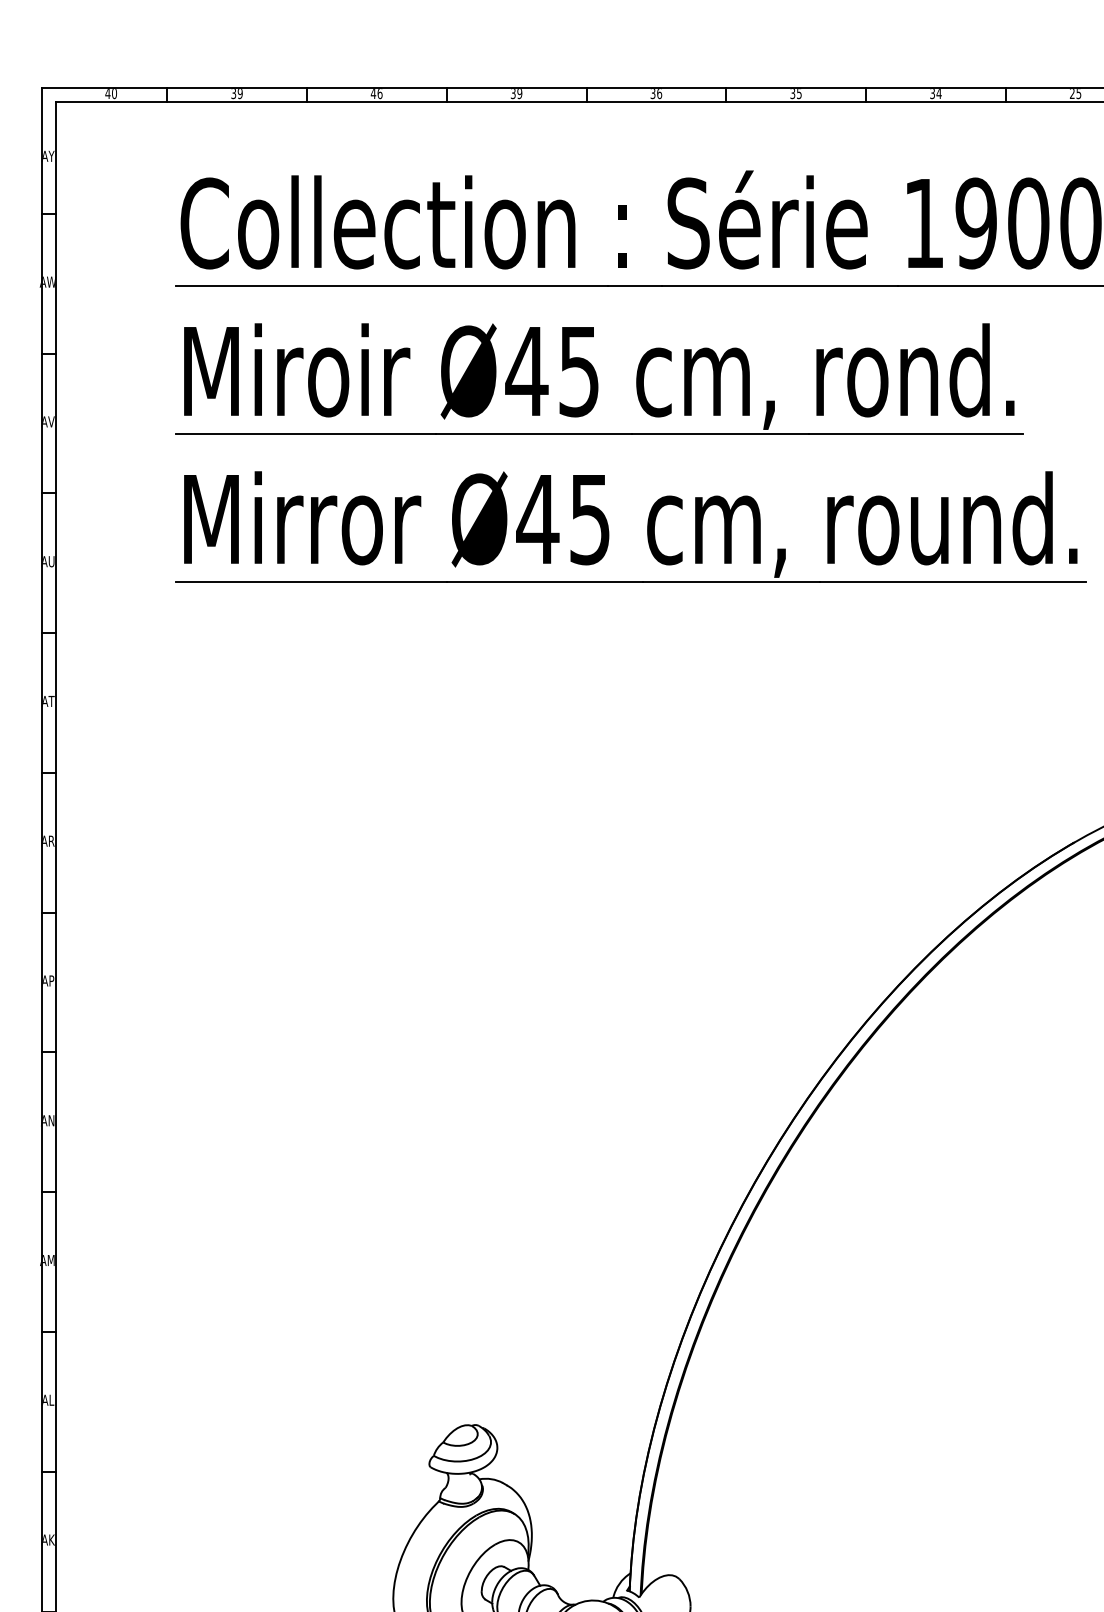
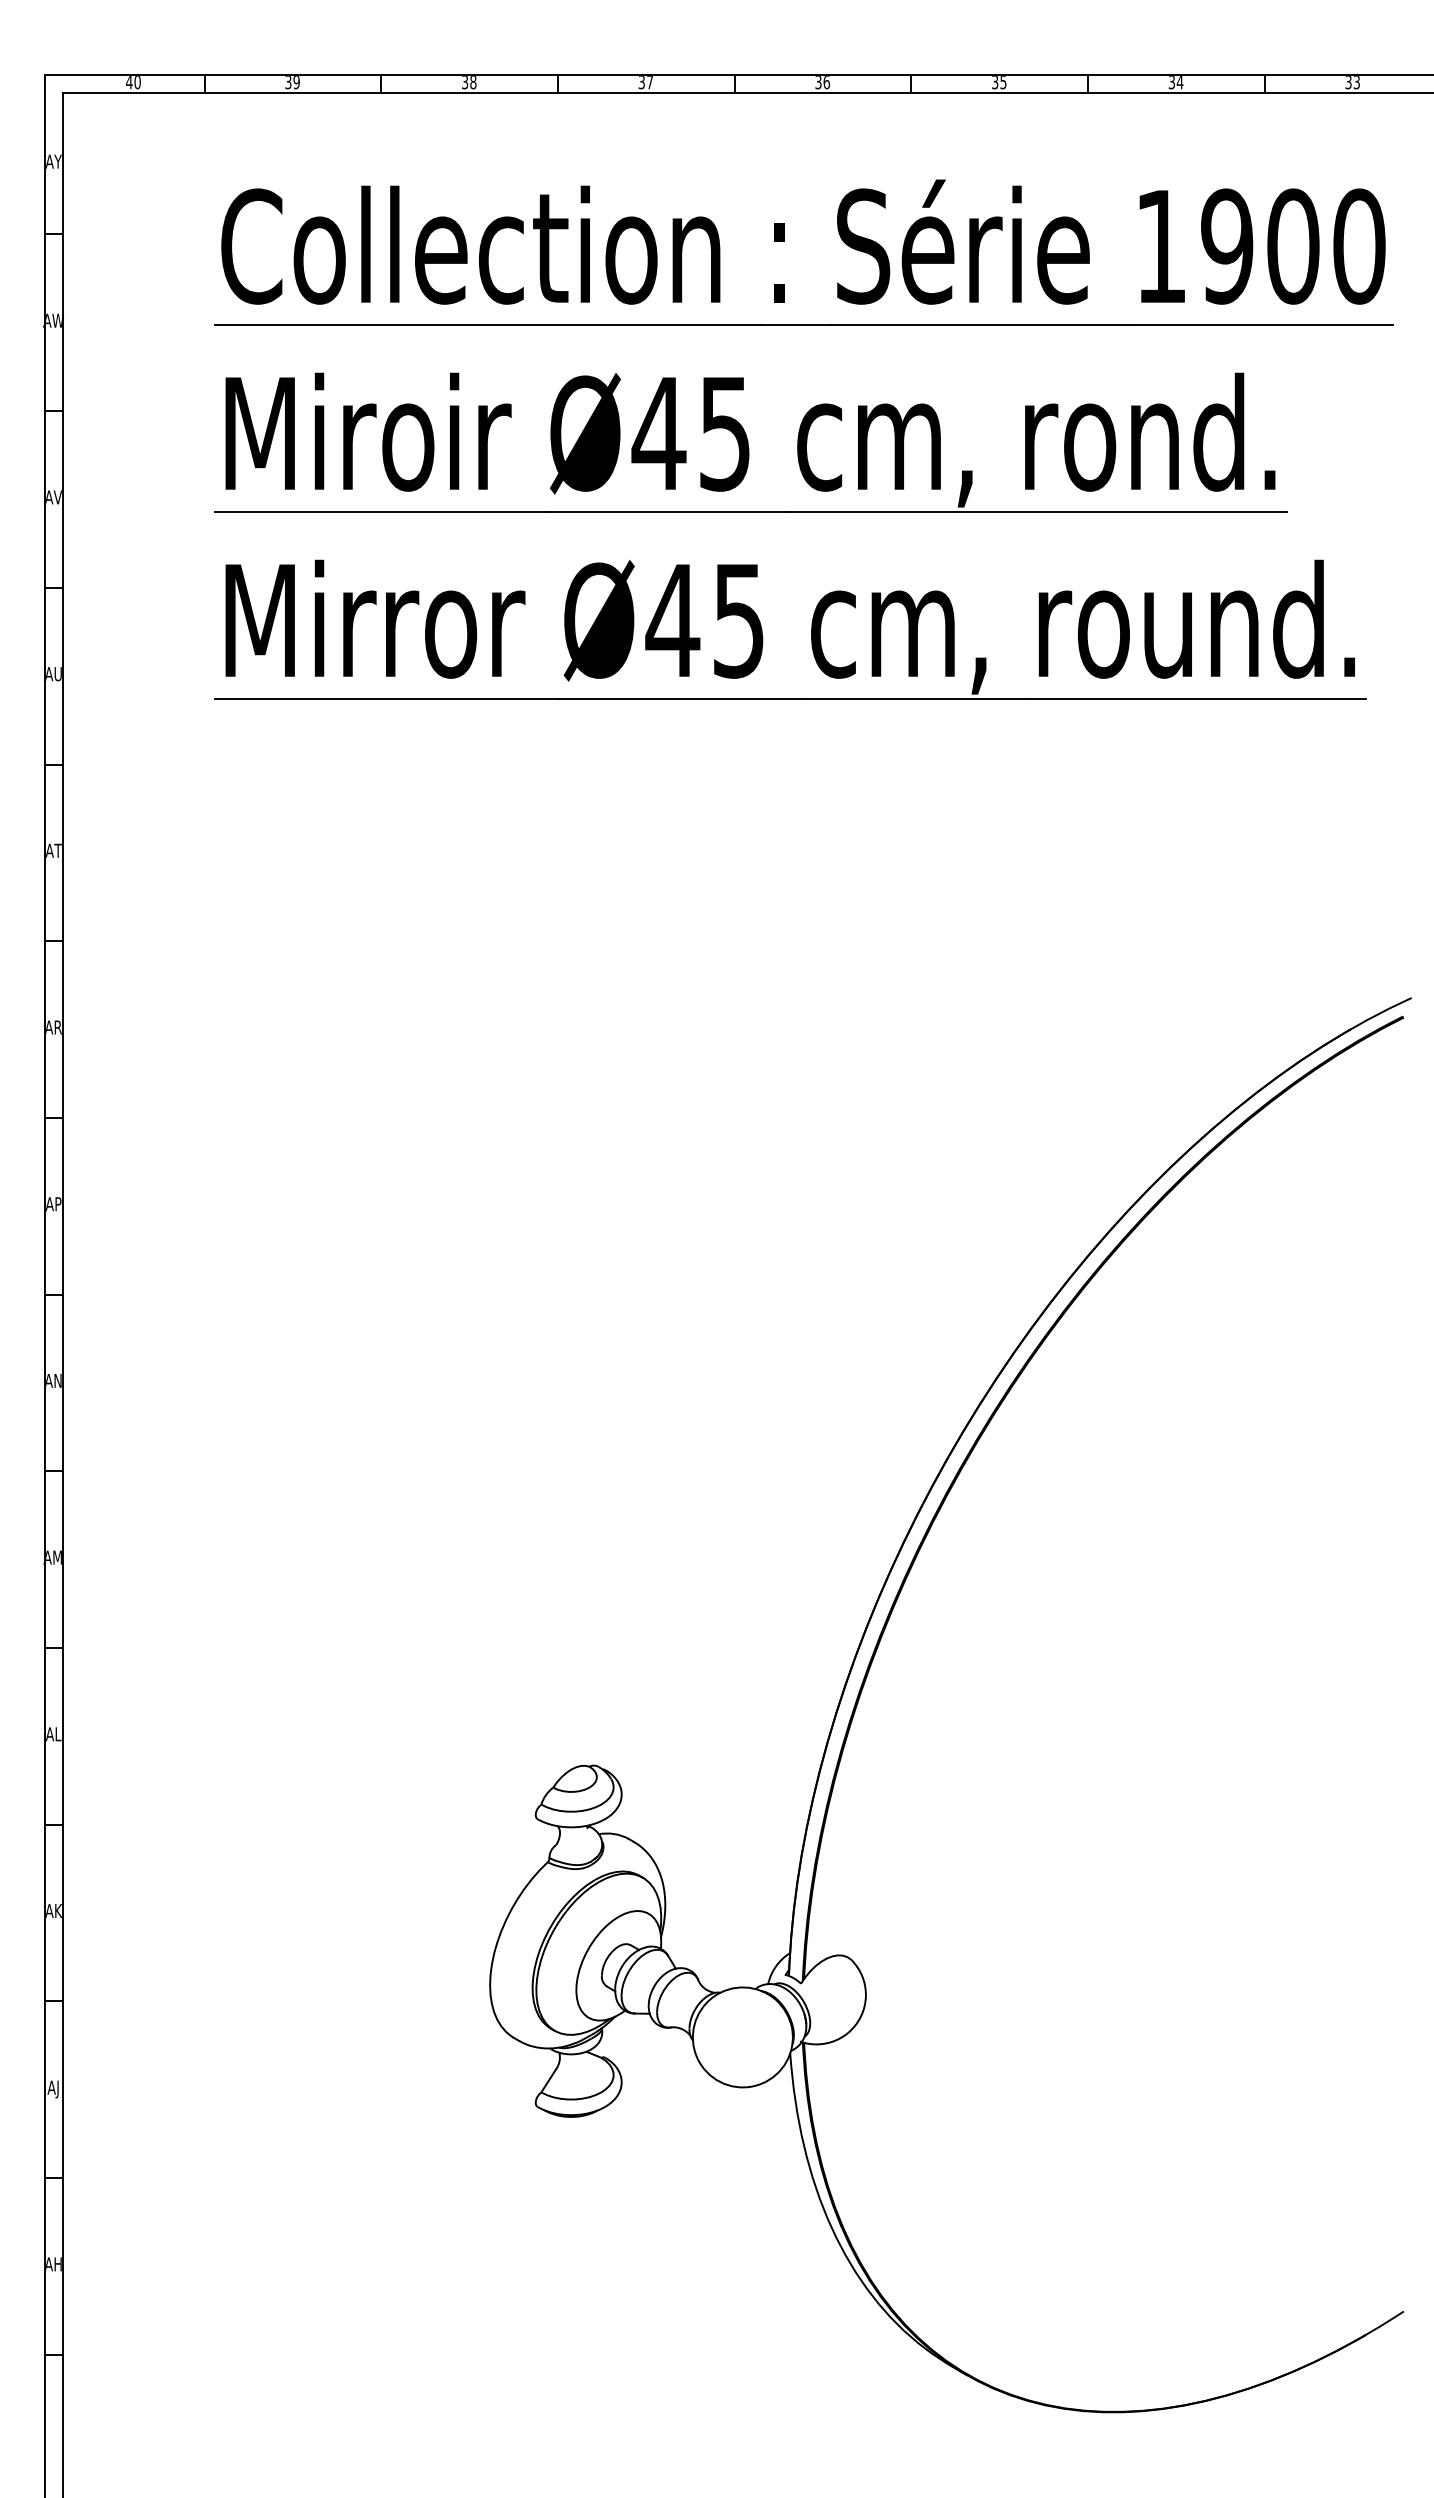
text: (376, 93) -> (468, 82), 46 -> 38
text: (519, 93) -> (649, 82), 39 -> 37
text: (1075, 93) -> (1352, 82), 25 -> 33

